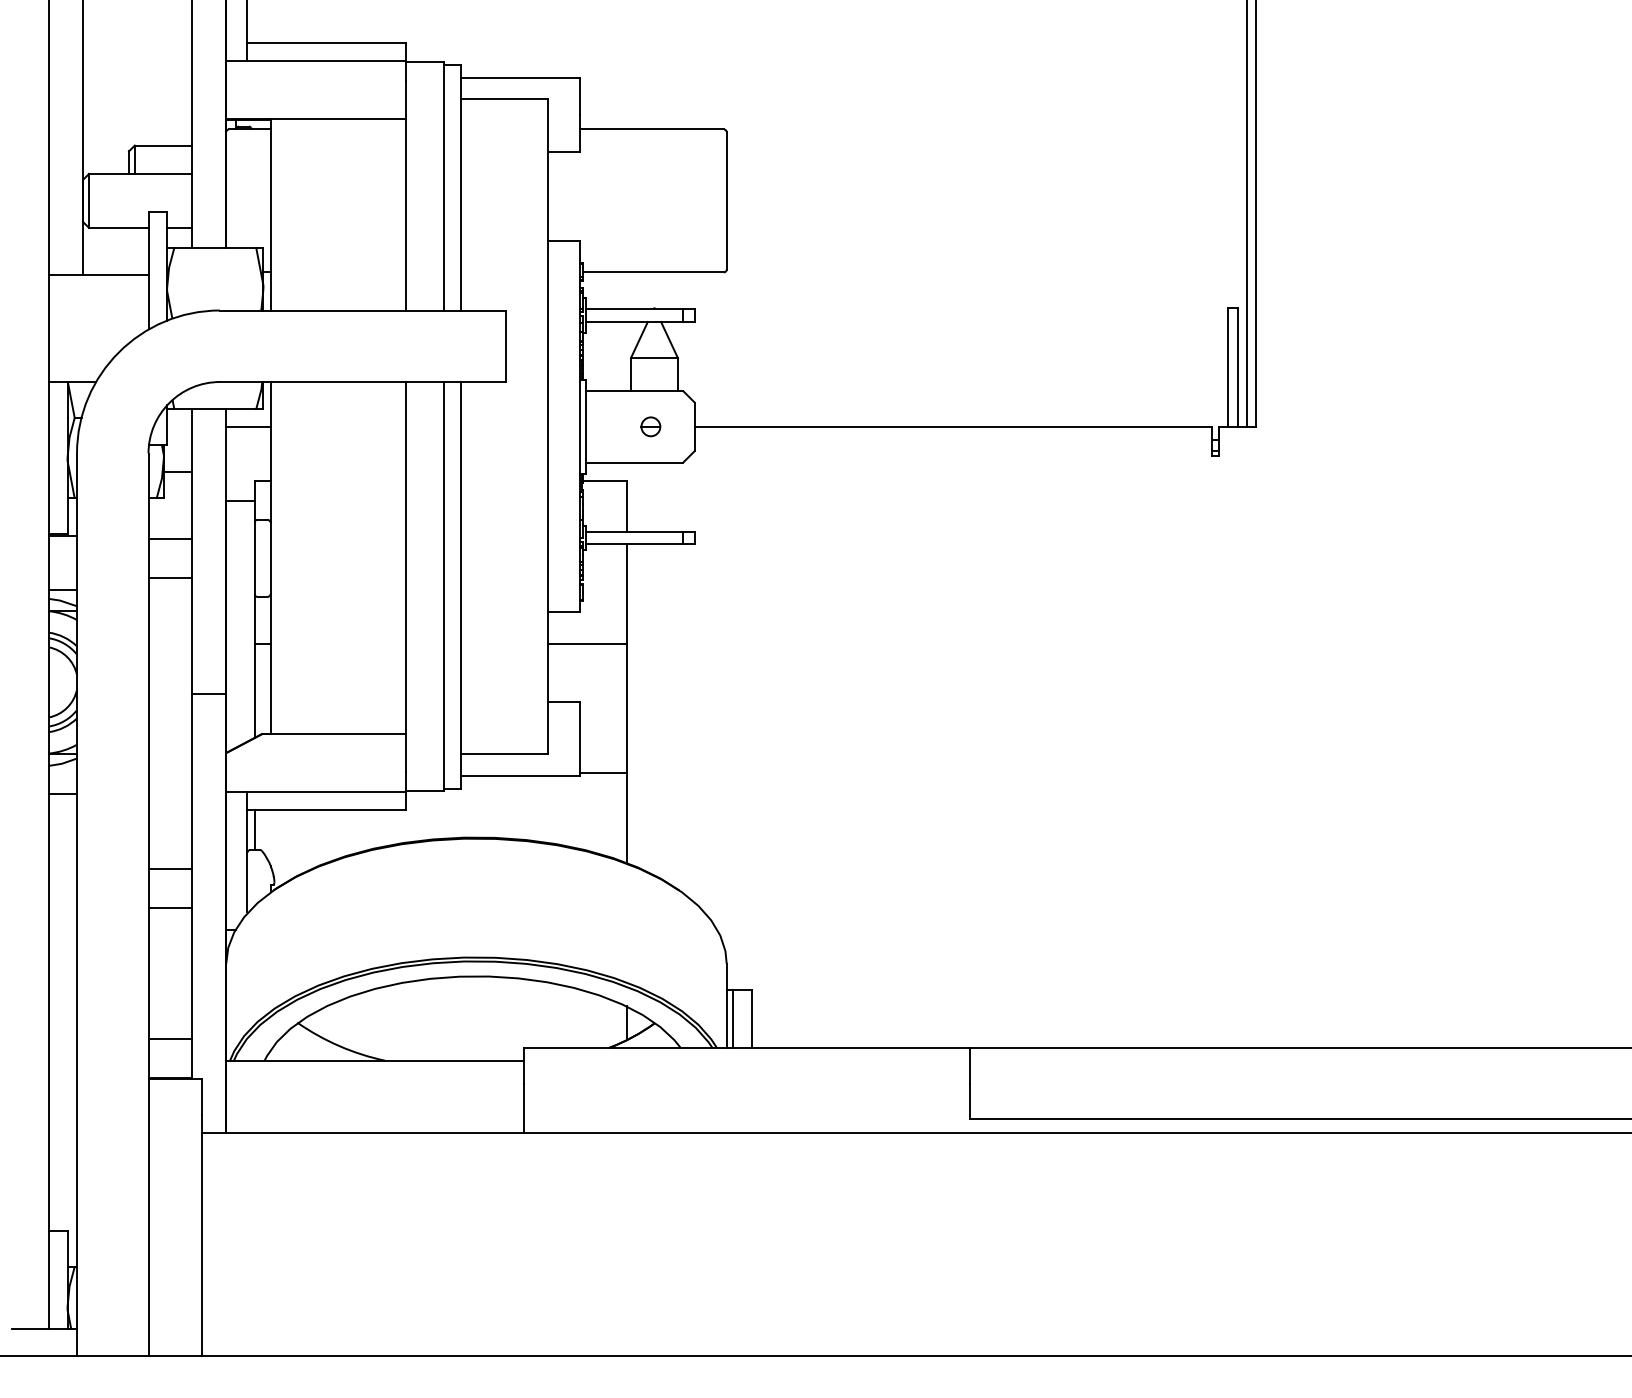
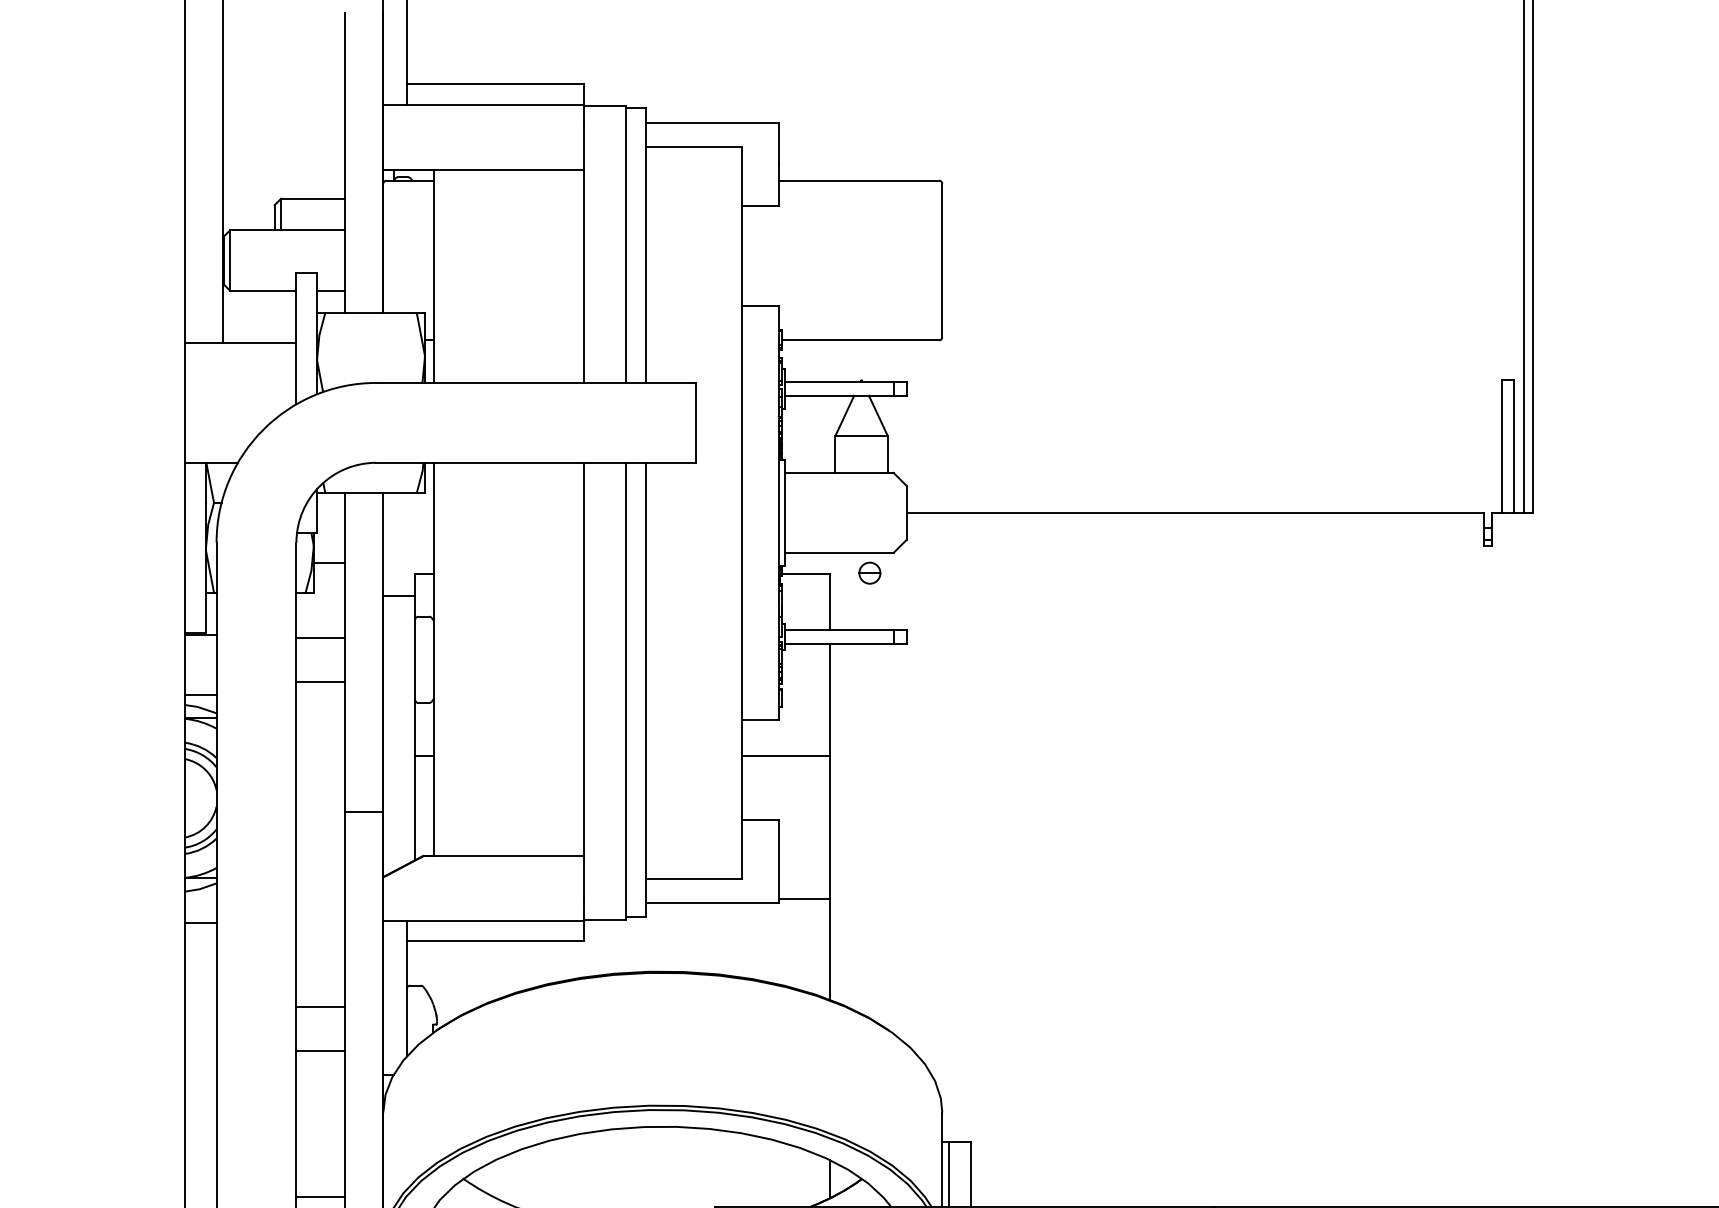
line: (248, 426) -> (408, 512), removed
part: (650, 426) -> (869, 572), moved
line: (254, 830) -> (414, 963), removed

